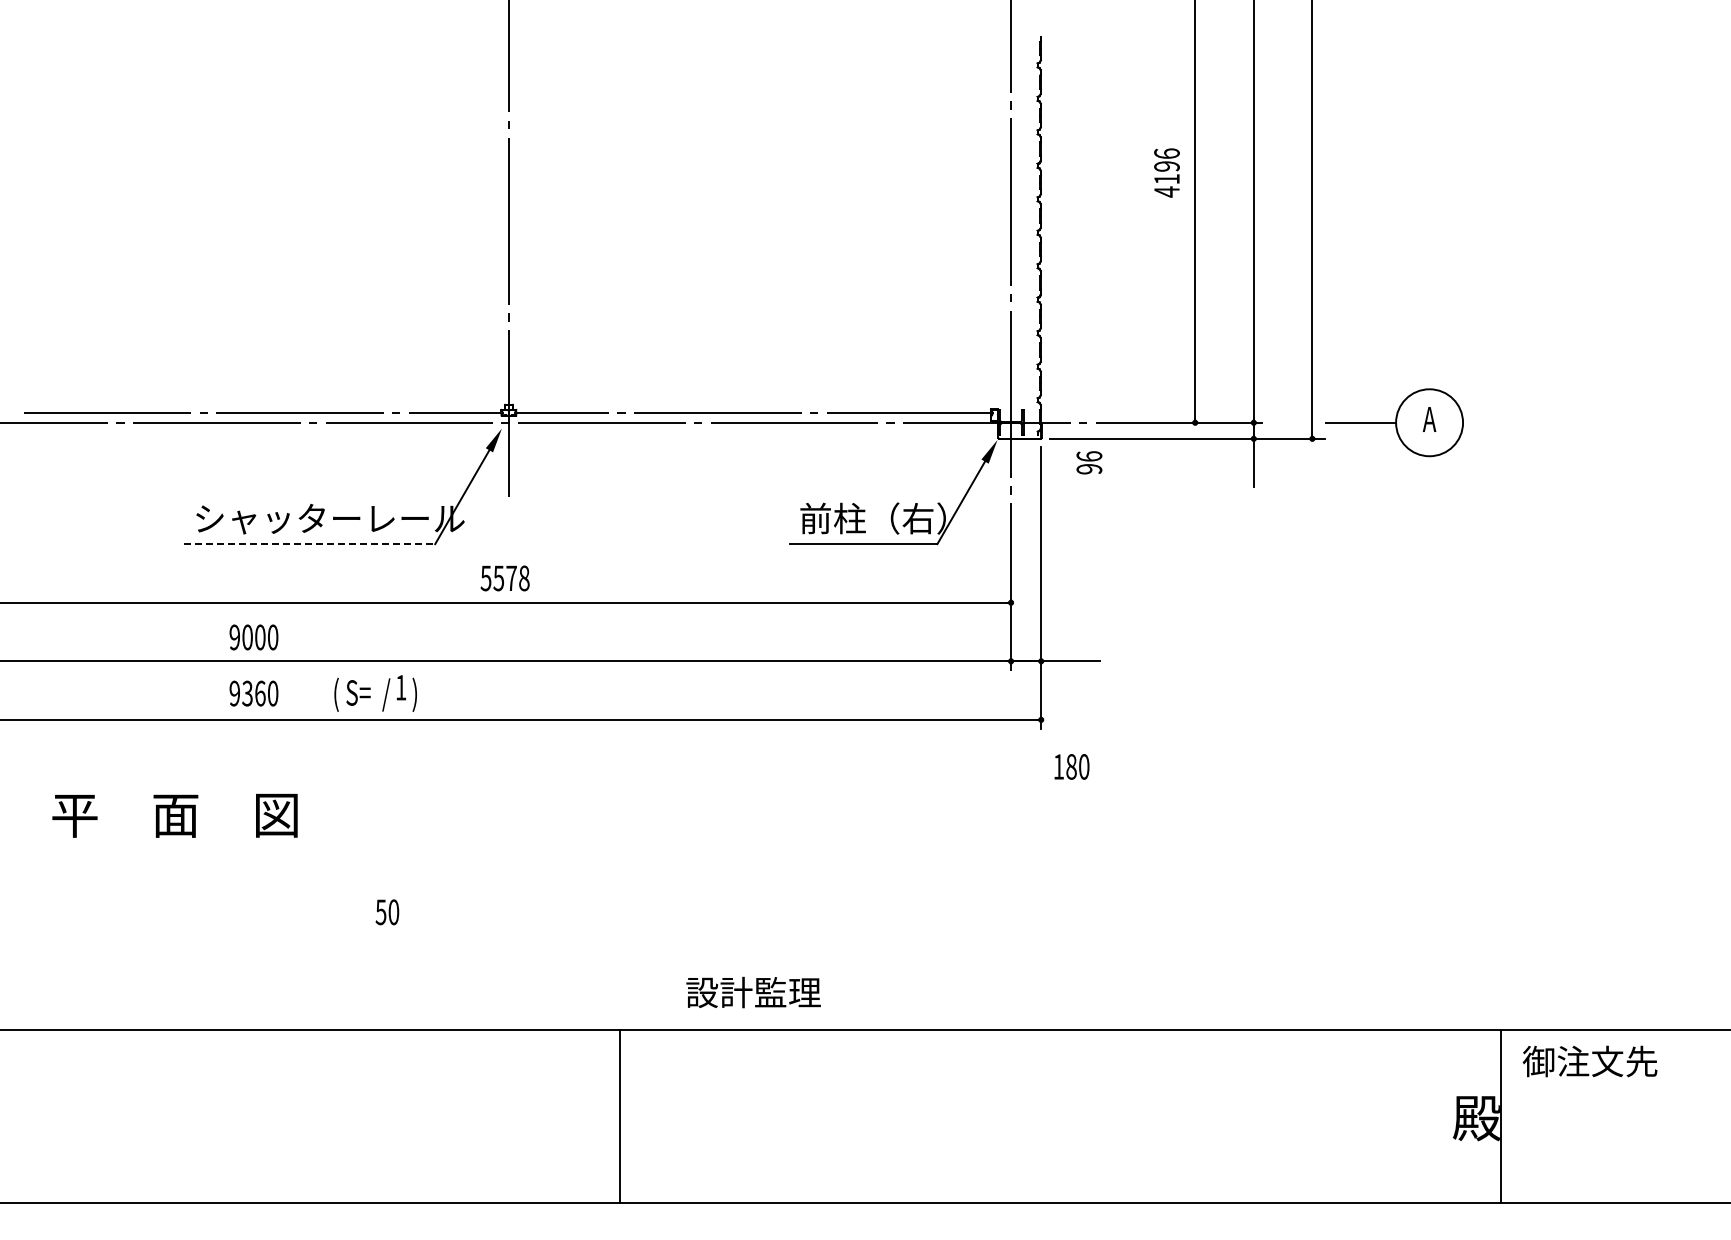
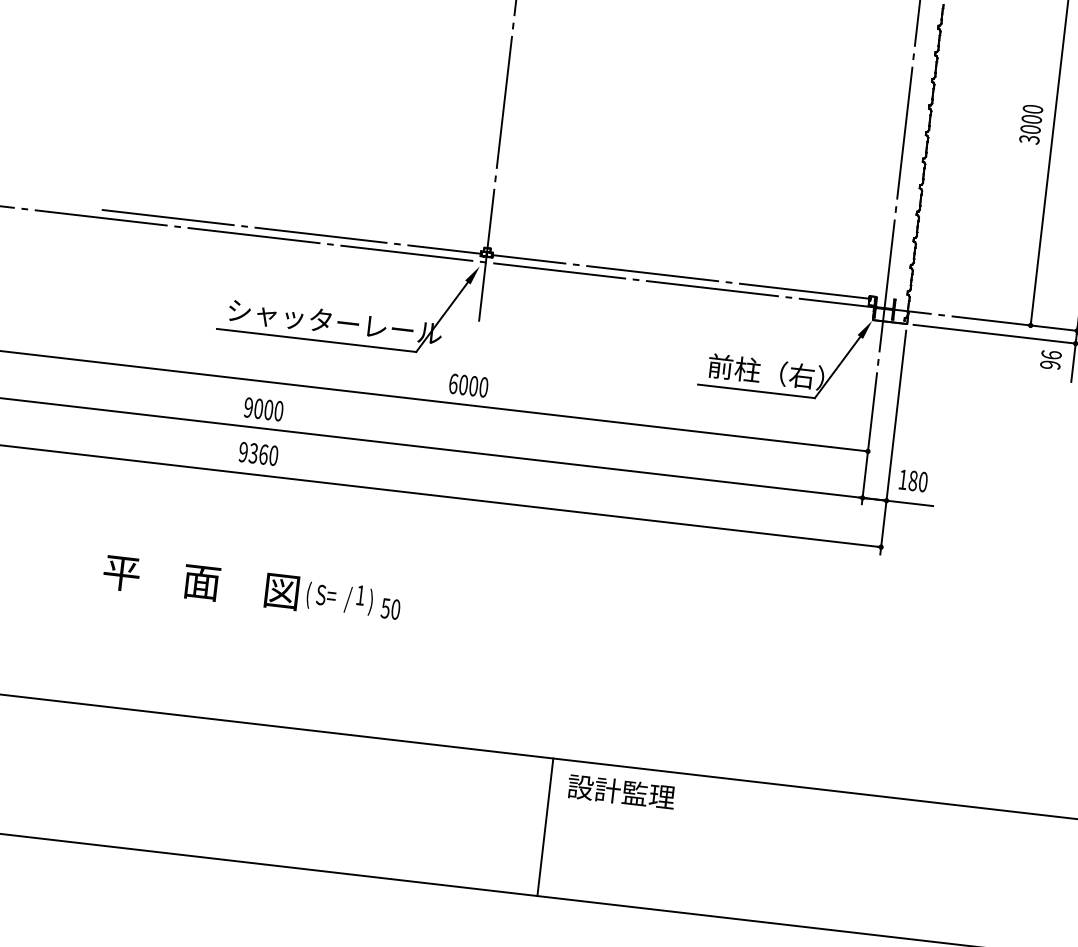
text: (1166, 172) -> (1030, 124), 4196 -> 3000
text: (1089, 462) -> (1051, 359), moved
line: (309, 544) -> (316, 340), dashed -> solid
text: (504, 578) -> (468, 385), 5578 -> 6000
text: (375, 693) -> (339, 597), moved
text: (1071, 766) -> (913, 480), moved
text: (174, 815) -> (200, 582), moved
text: (387, 912) -> (390, 609), moved
text: (753, 992) -> (621, 791), moved
line: (620, 1116) -> (545, 827), moved

